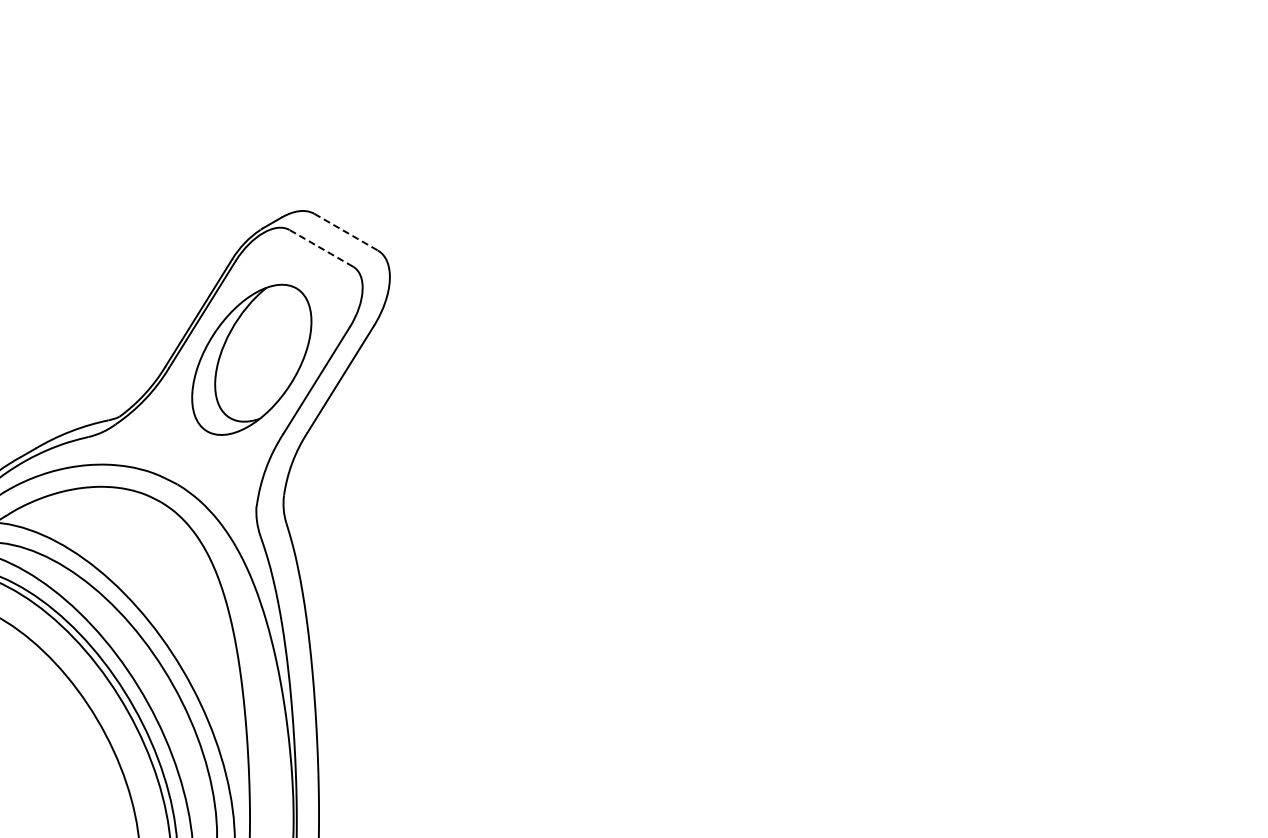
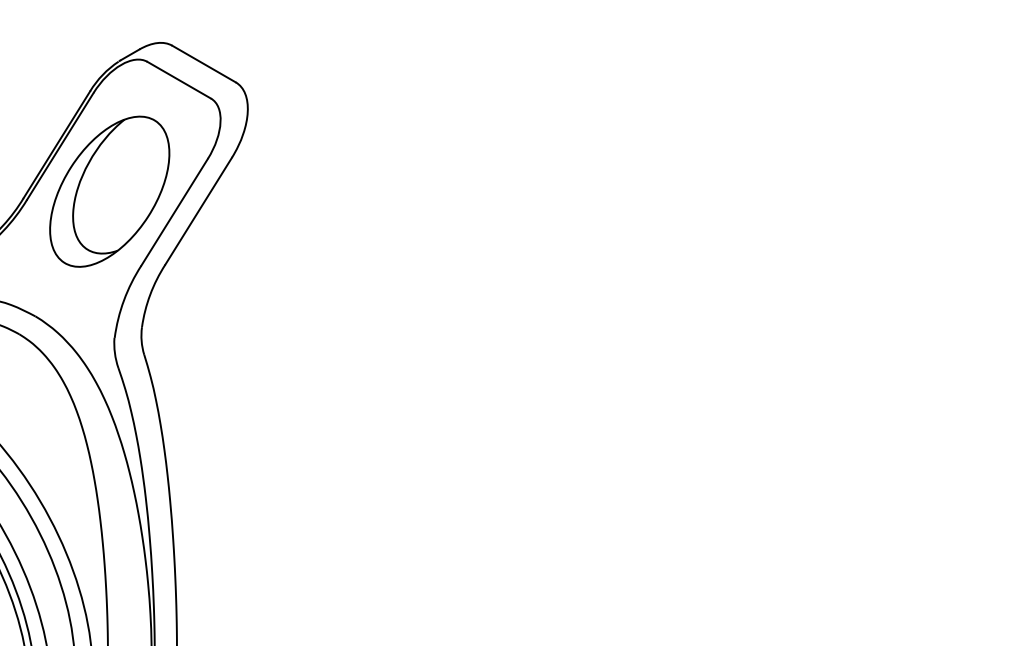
line: (346, 232) -> (204, 64), dashed -> solid
line: (321, 248) -> (179, 80), dashed -> solid

